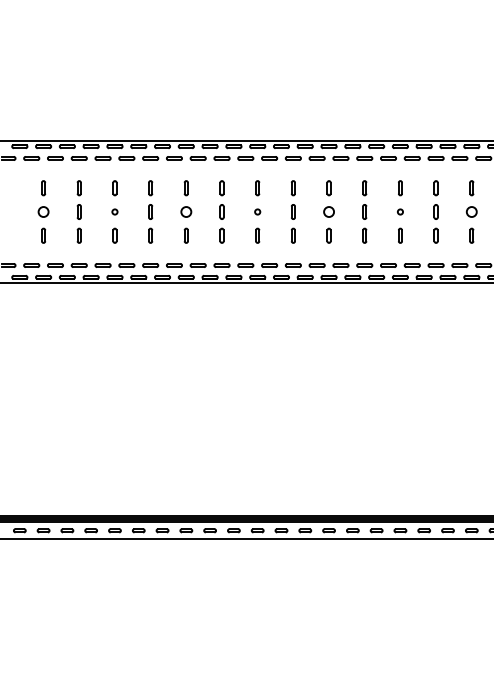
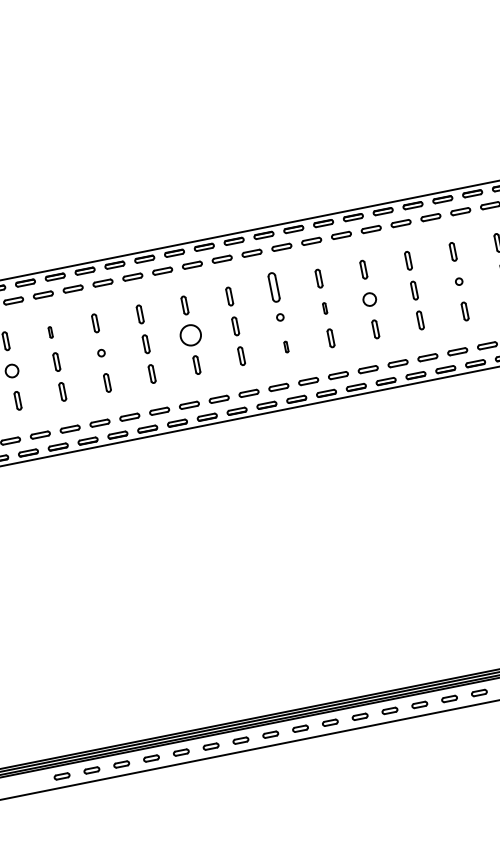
part: (78, 188) -> (49, 332), size x0.6
part: (257, 188) -> (274, 288), size x1.6
circle: (186, 211) -> (191, 334), size x1.6
part: (293, 211) -> (325, 307), size x0.6
part: (257, 235) -> (285, 346), size x0.6

